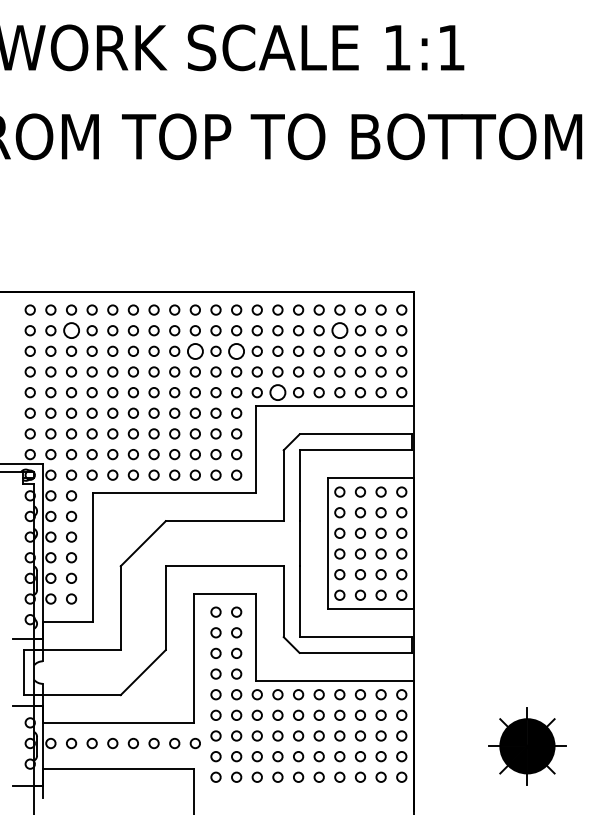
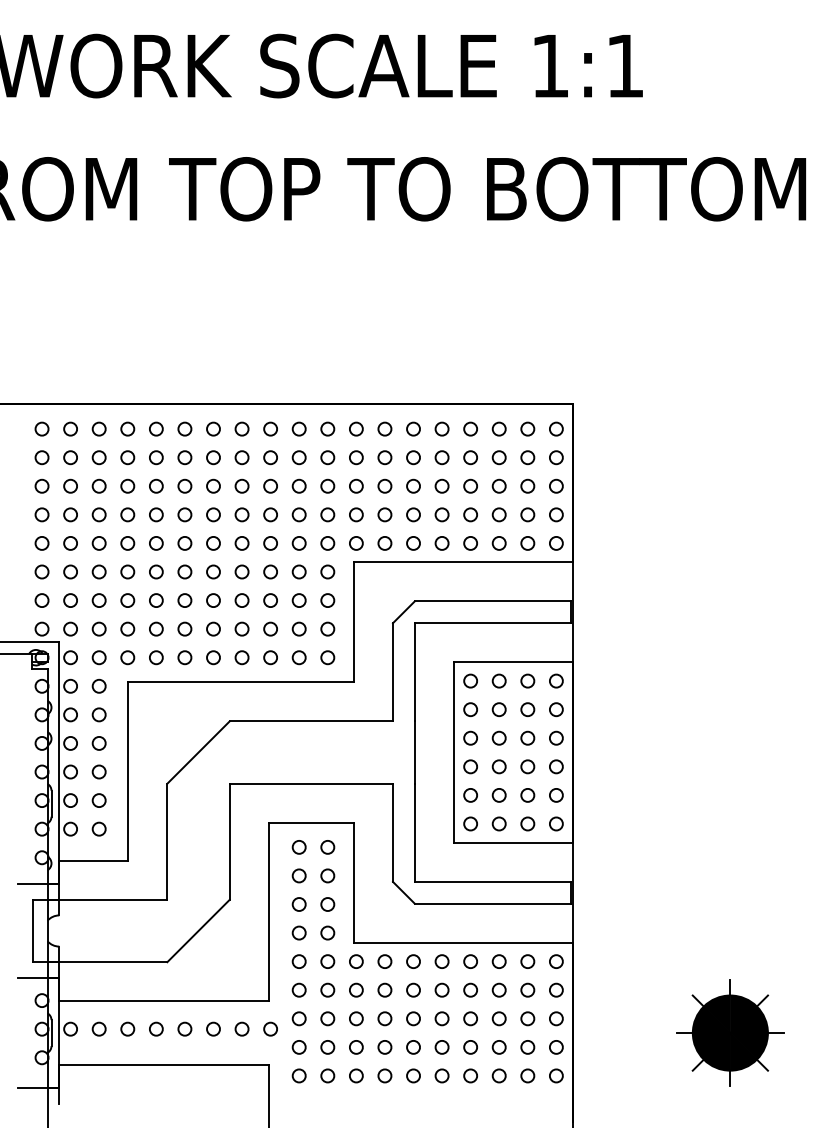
circle: (71, 330) -> (98, 457), size x0.62
circle: (339, 330) -> (470, 457), size x0.62
circle: (195, 350) -> (270, 485), size x0.62
circle: (236, 350) -> (327, 485), size x0.62
circle: (277, 392) -> (384, 543), size x0.62

